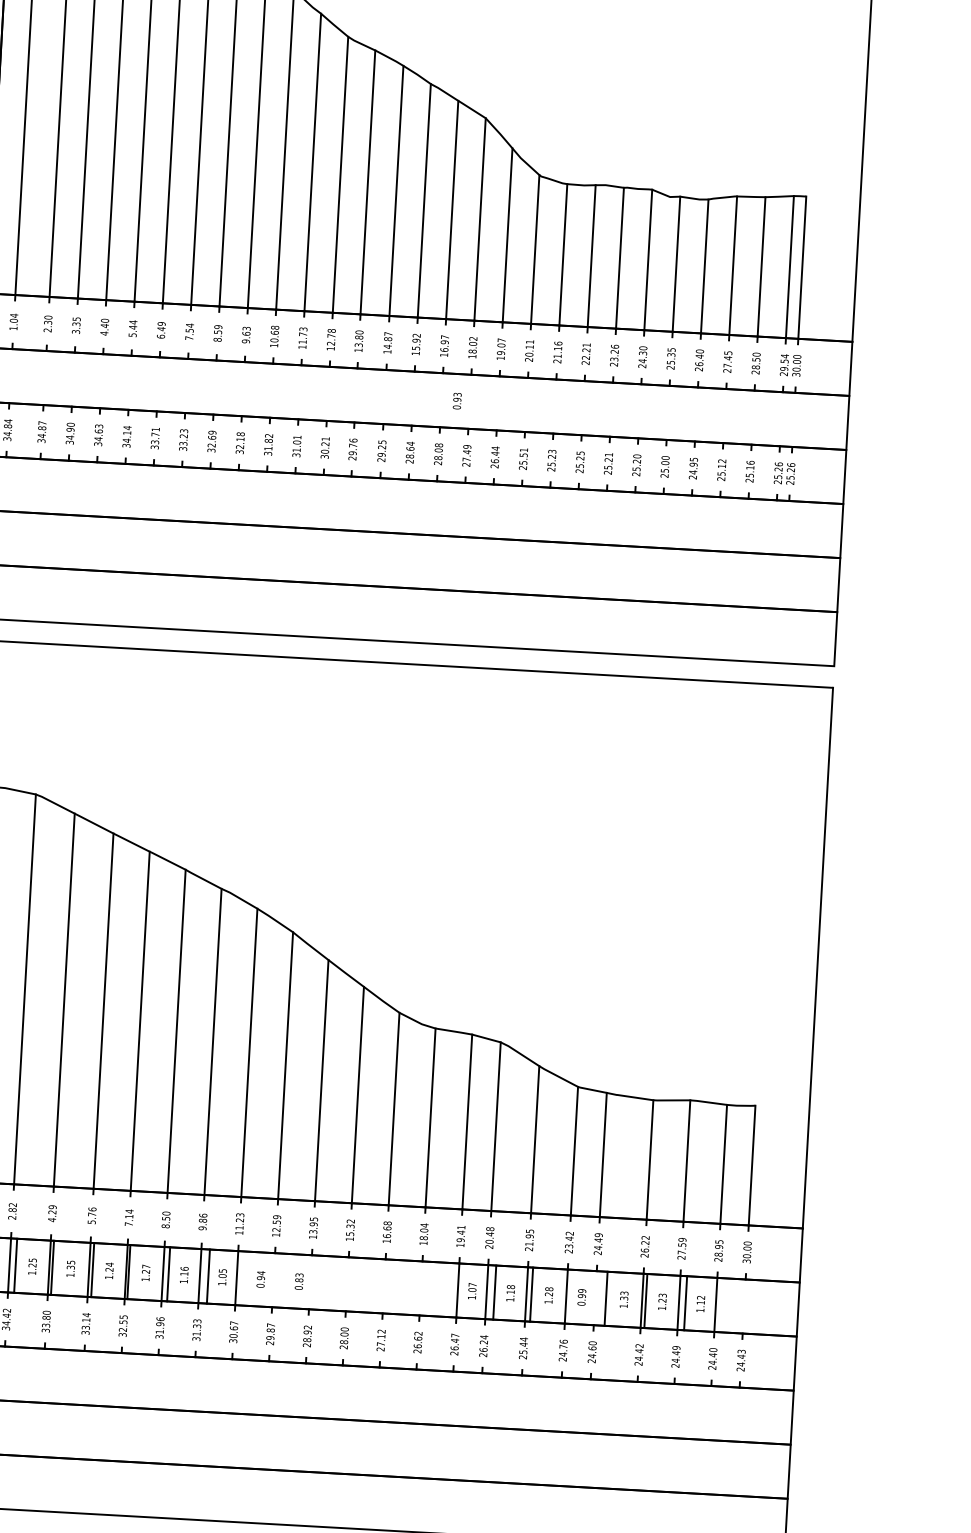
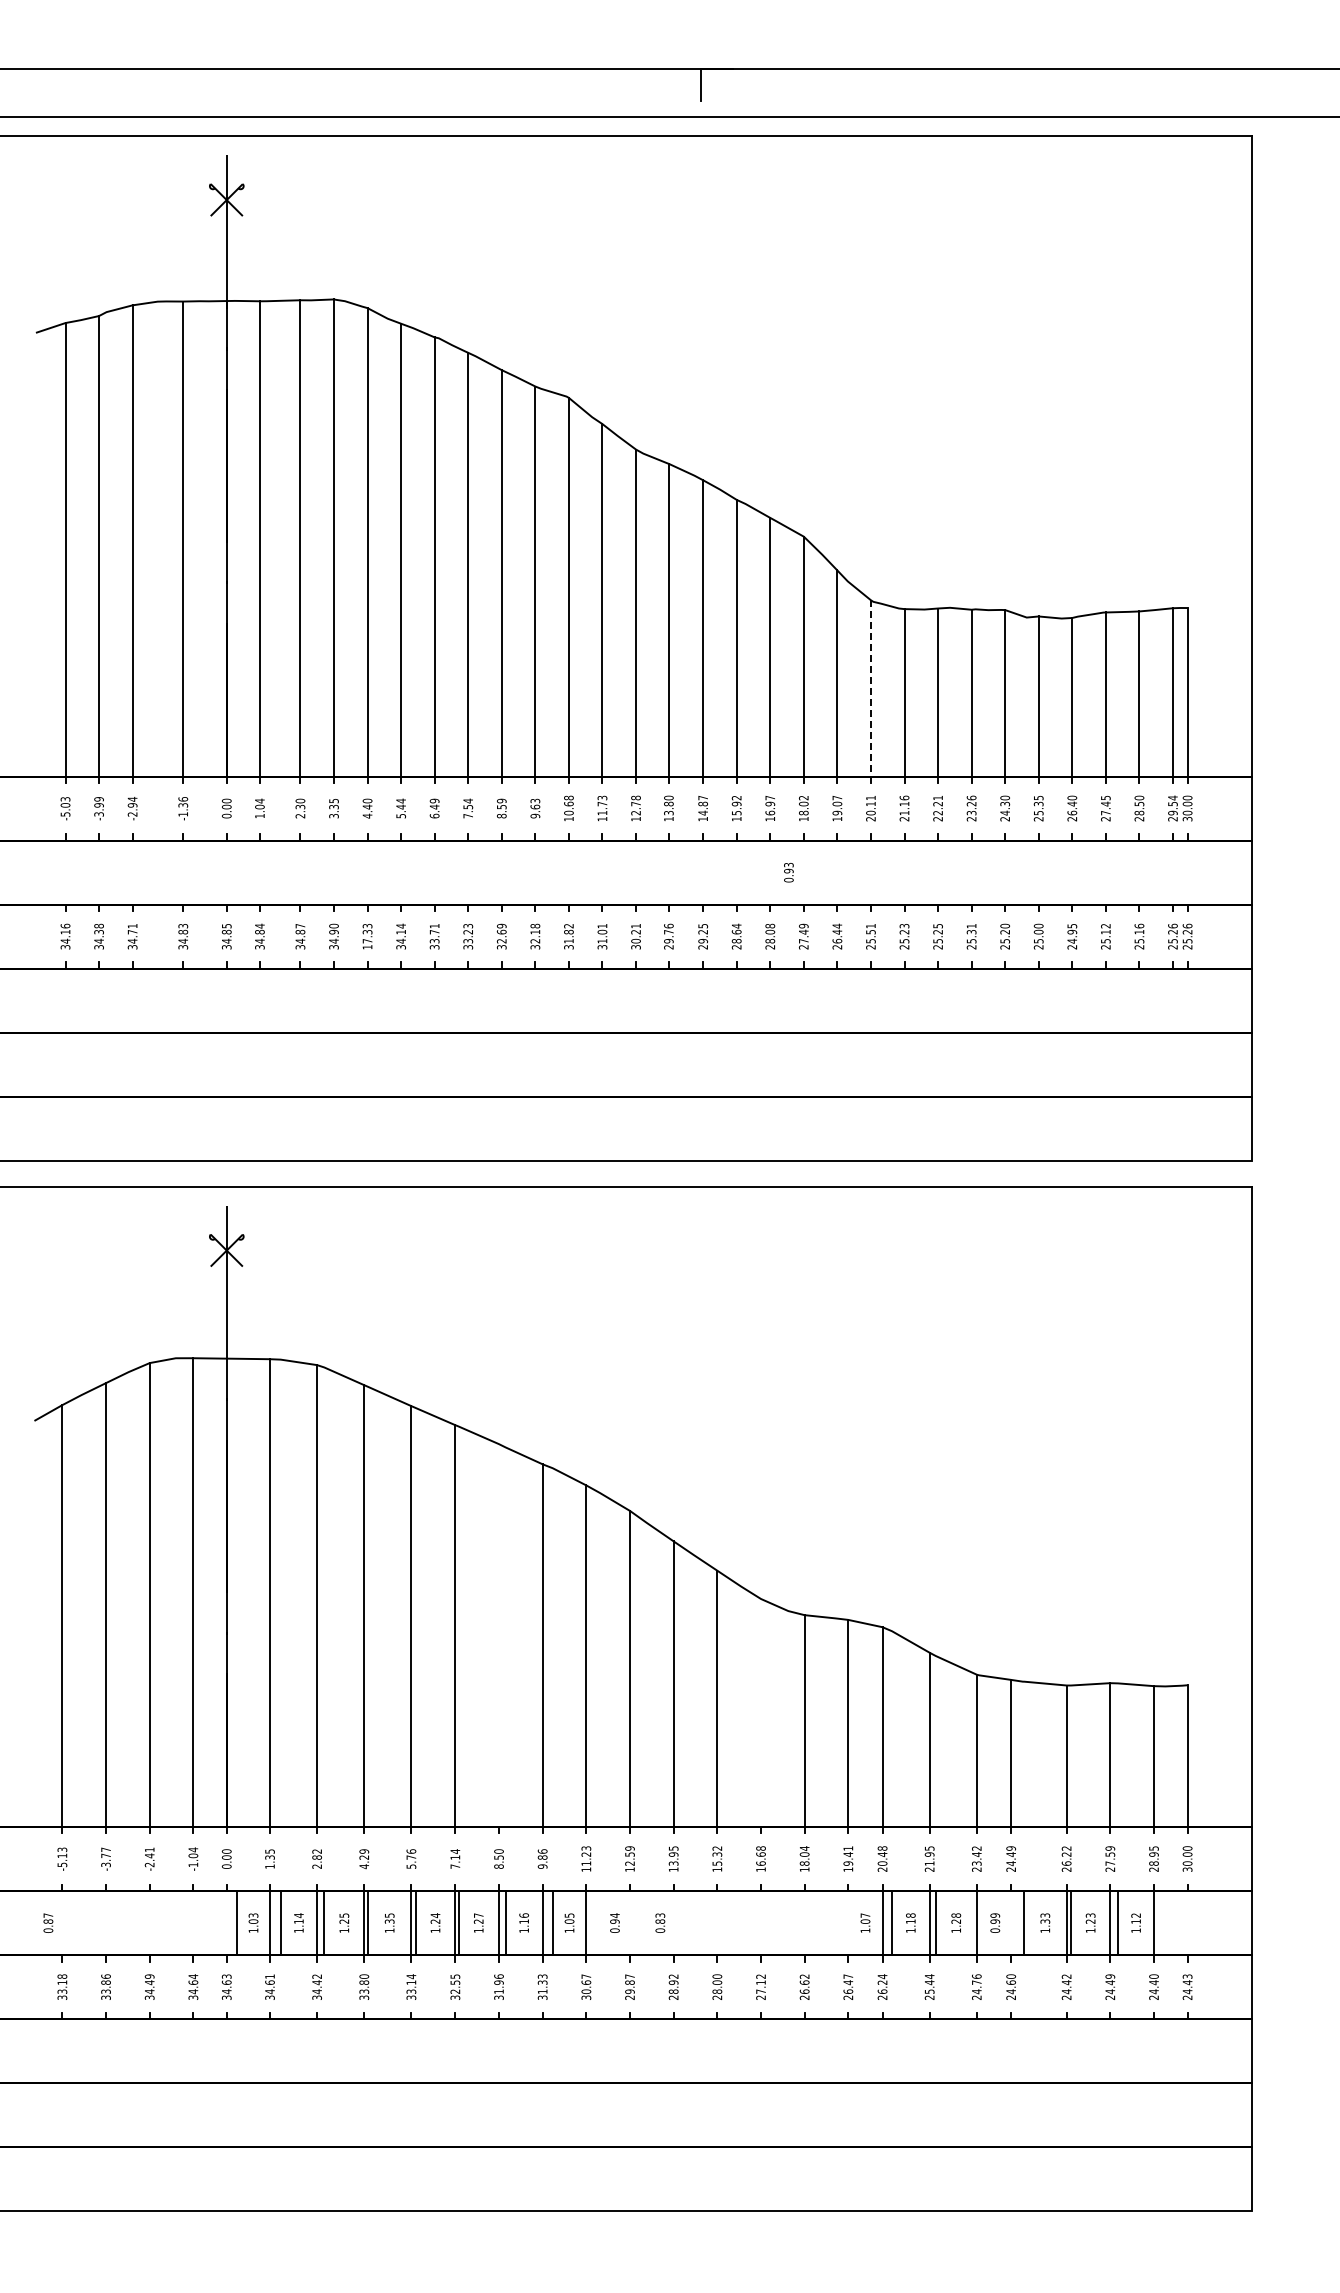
line: (534, 249) -> (870, 688), solid -> dashed
text: (98, 437) -> (367, 939), 34.63 -> 17.33
text: (608, 460) -> (971, 932), 25.21 -> 25.31
line: (177, 1031) -> (499, 1635), removed
line: (394, 1109) -> (761, 1713), removed
line: (458, 1290) -> (848, 1923), removed

